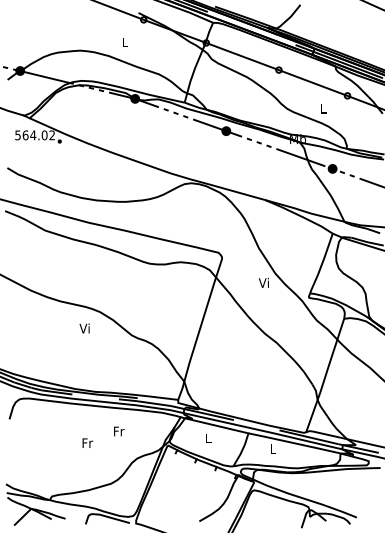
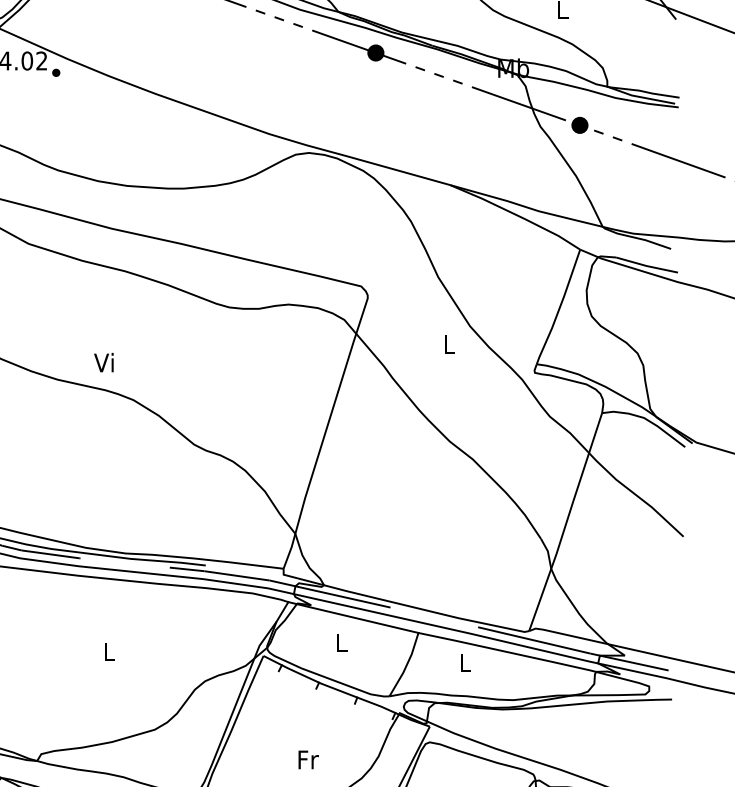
text: (263, 282) -> (447, 343), Vi -> L
text: (84, 328) -> (103, 362), moved
text: (119, 431) -> (309, 759), moved
text: (87, 442) -> (109, 650), Fr -> L

